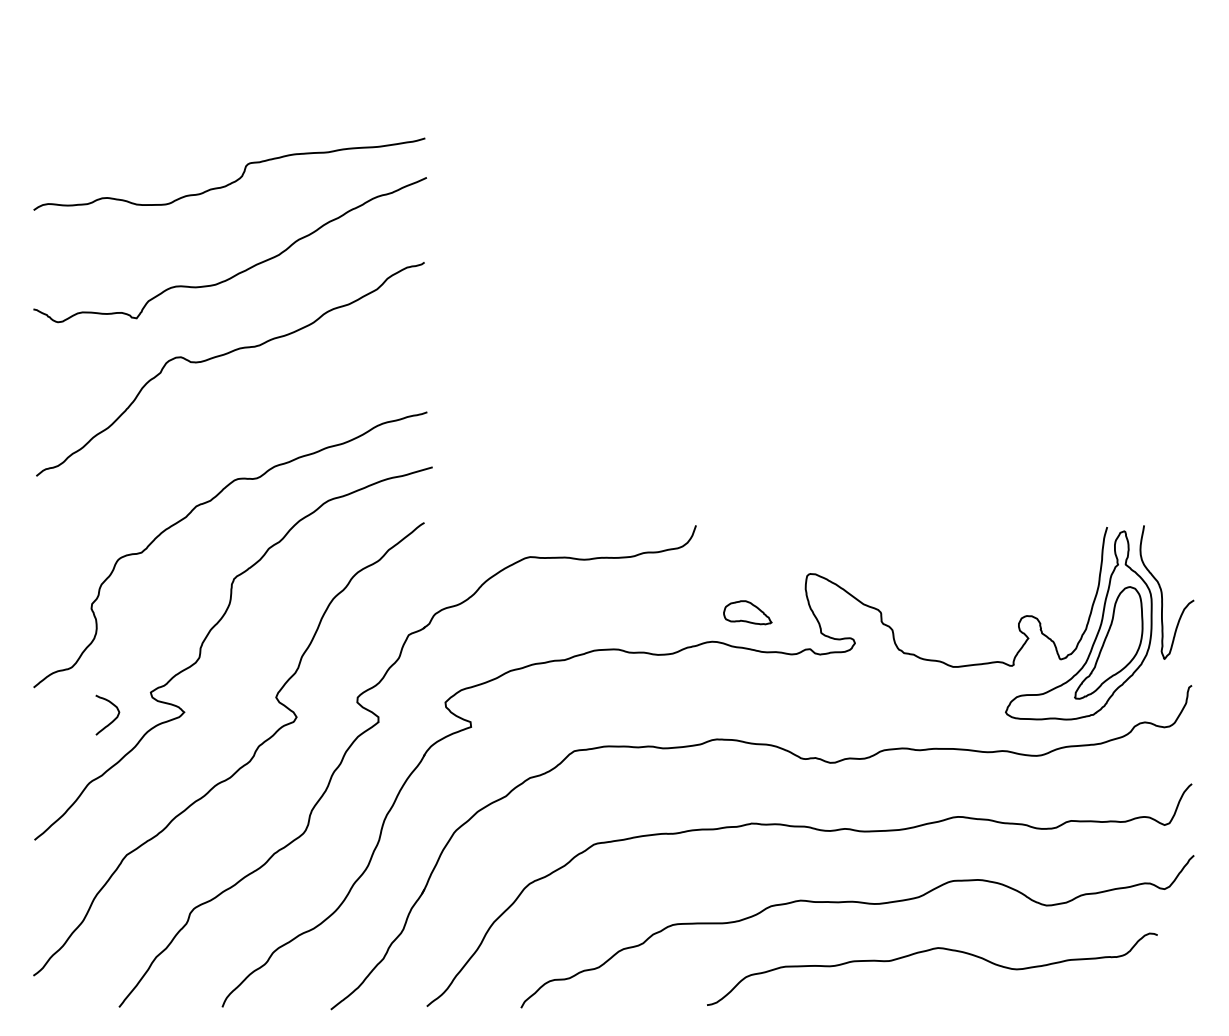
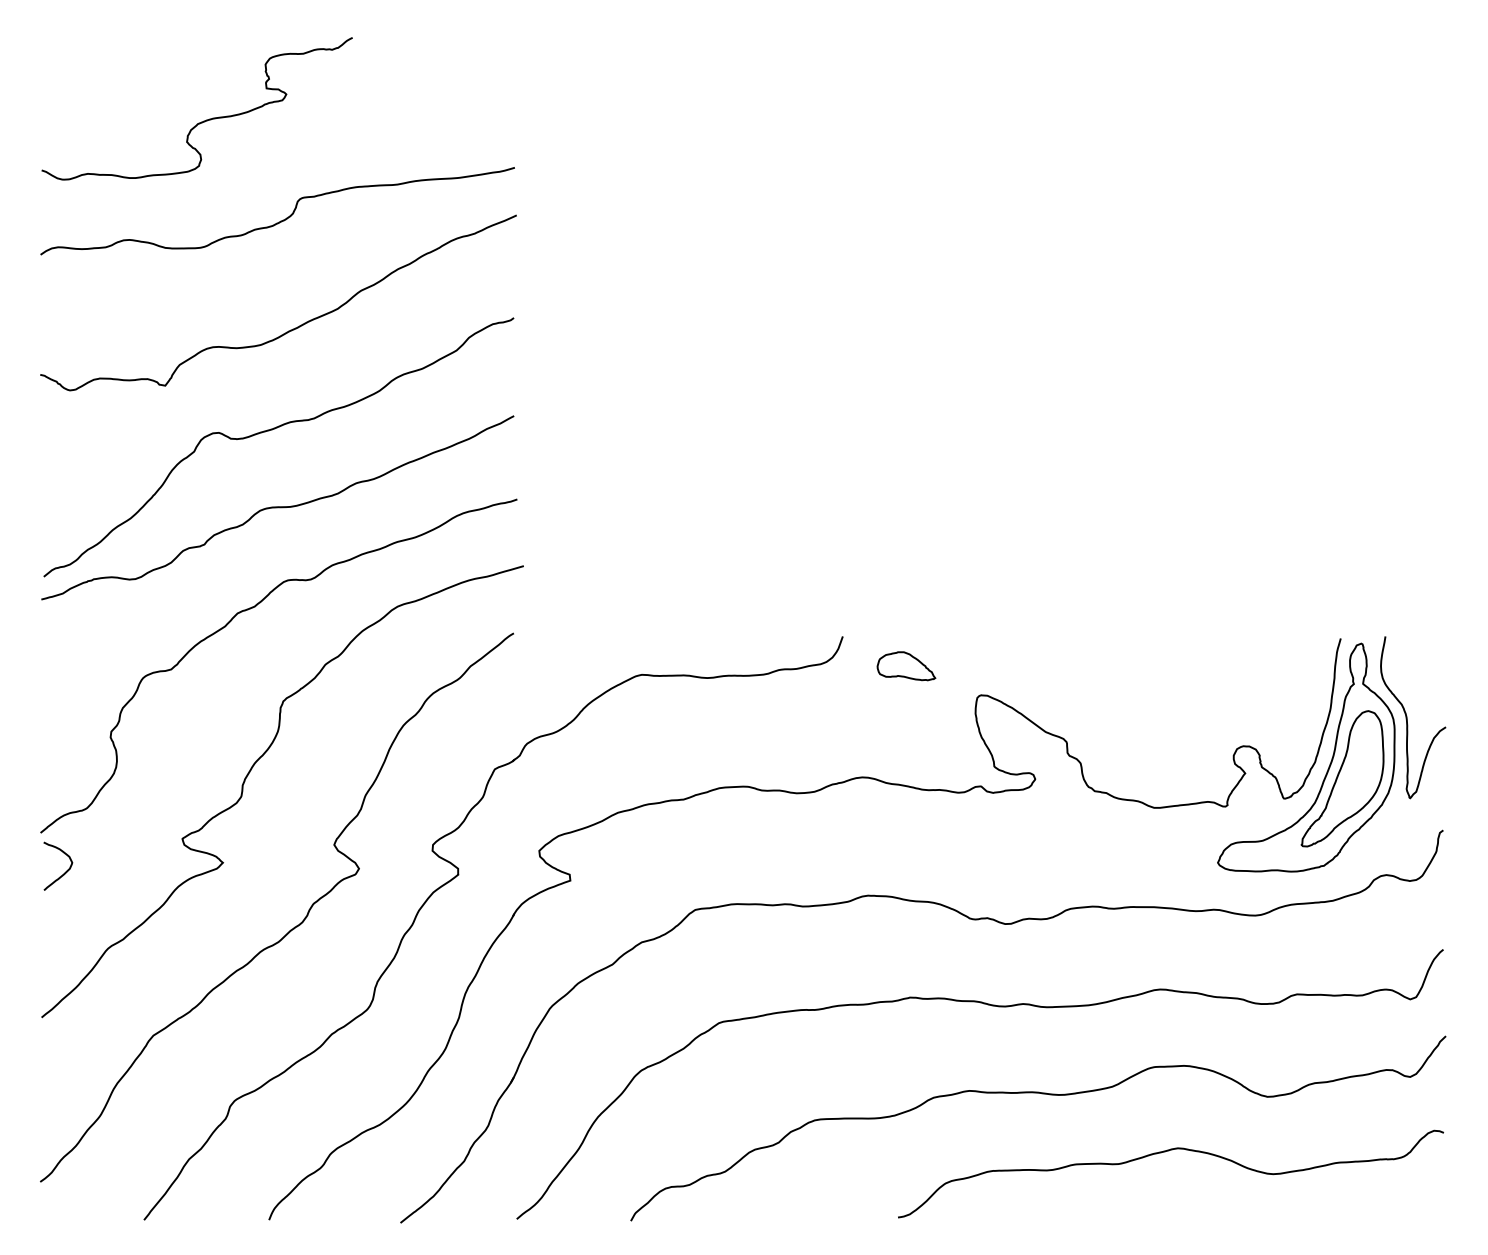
curve: (168, 99) -> (203, 120), added
curve: (229, 418) -> (277, 507), added
part: (747, 612) -> (906, 666), moved
curve: (113, 719) -> (65, 871), moved
curve: (927, 951) -> (1165, 1152), moved

